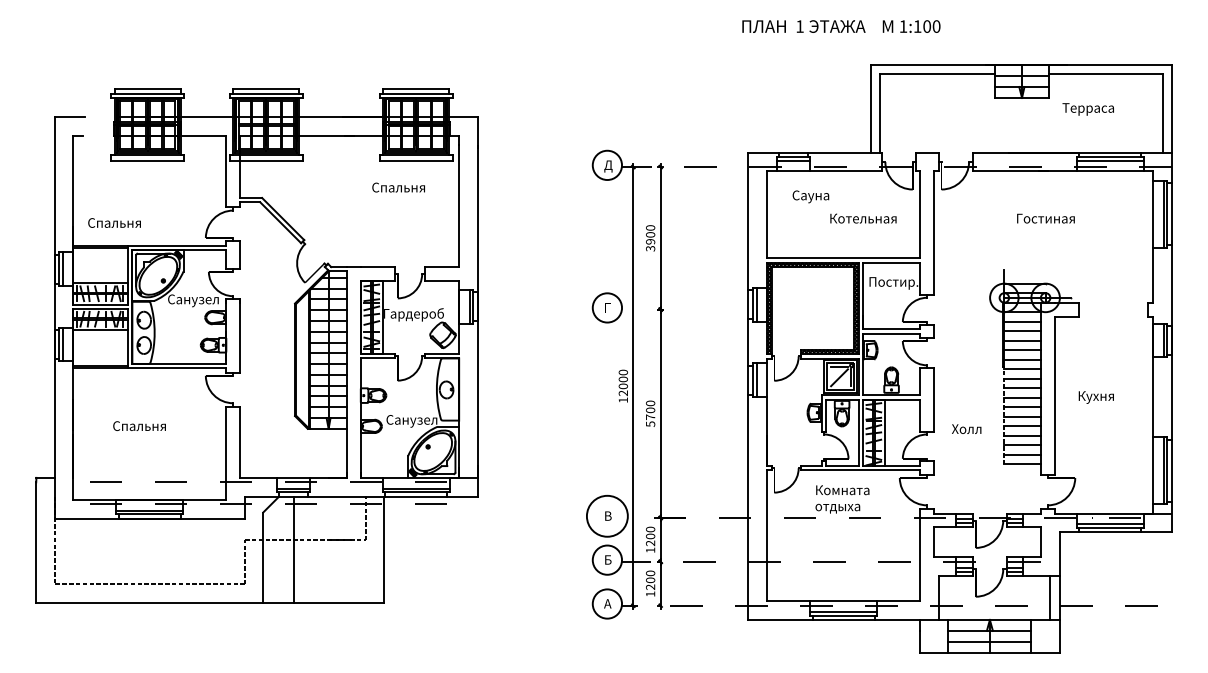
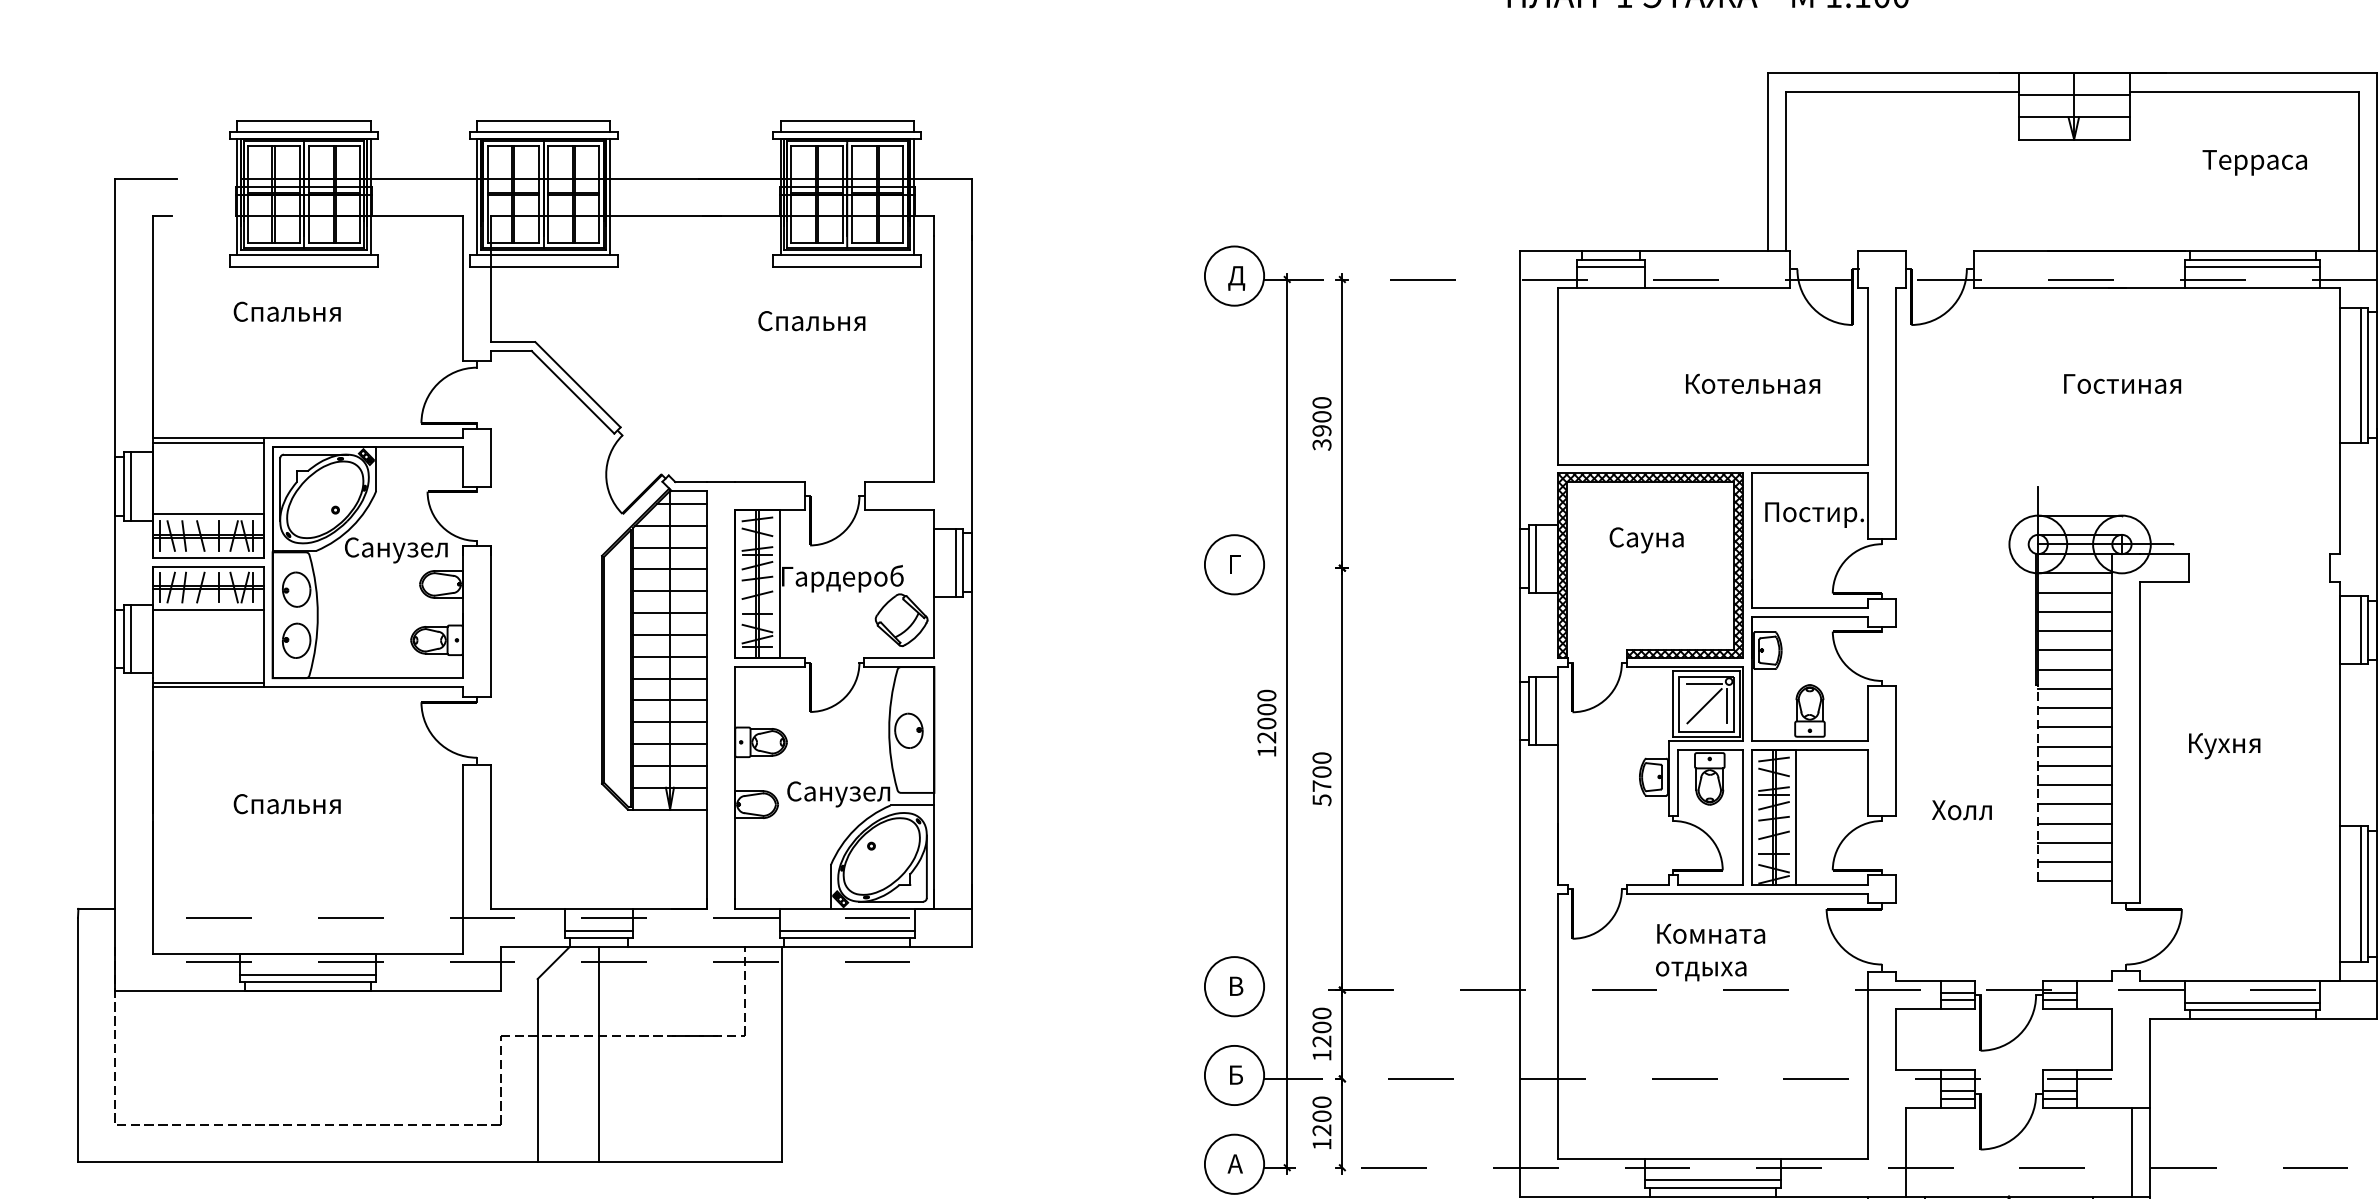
text: (1087, 109) -> (2253, 162), moved
text: (810, 196) -> (1645, 539), moved
text: (114, 222) -> (287, 310), moved
circle: (607, 515) -> (1234, 985), size x0.71

